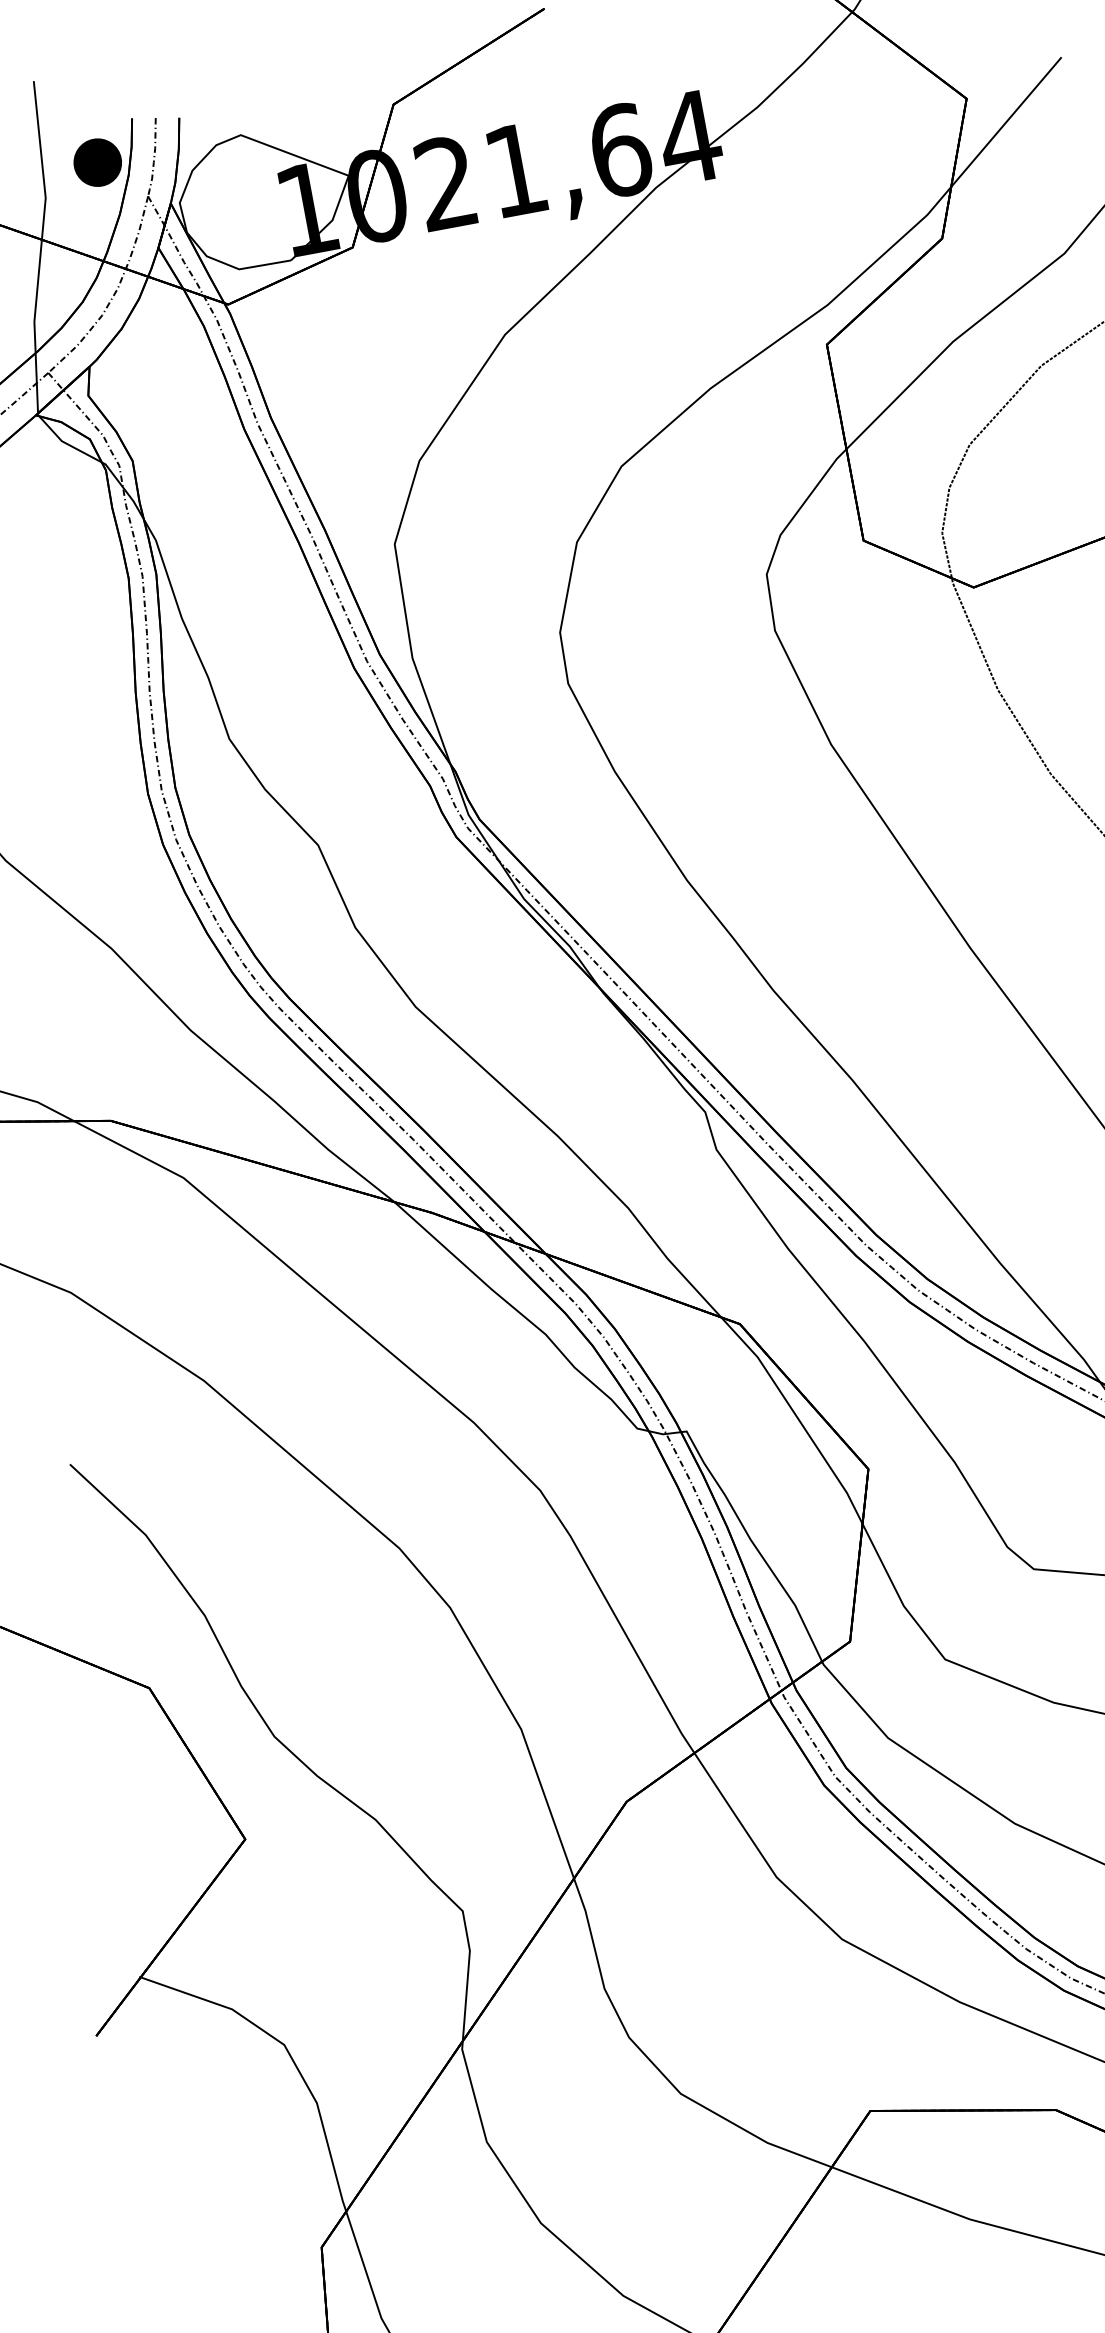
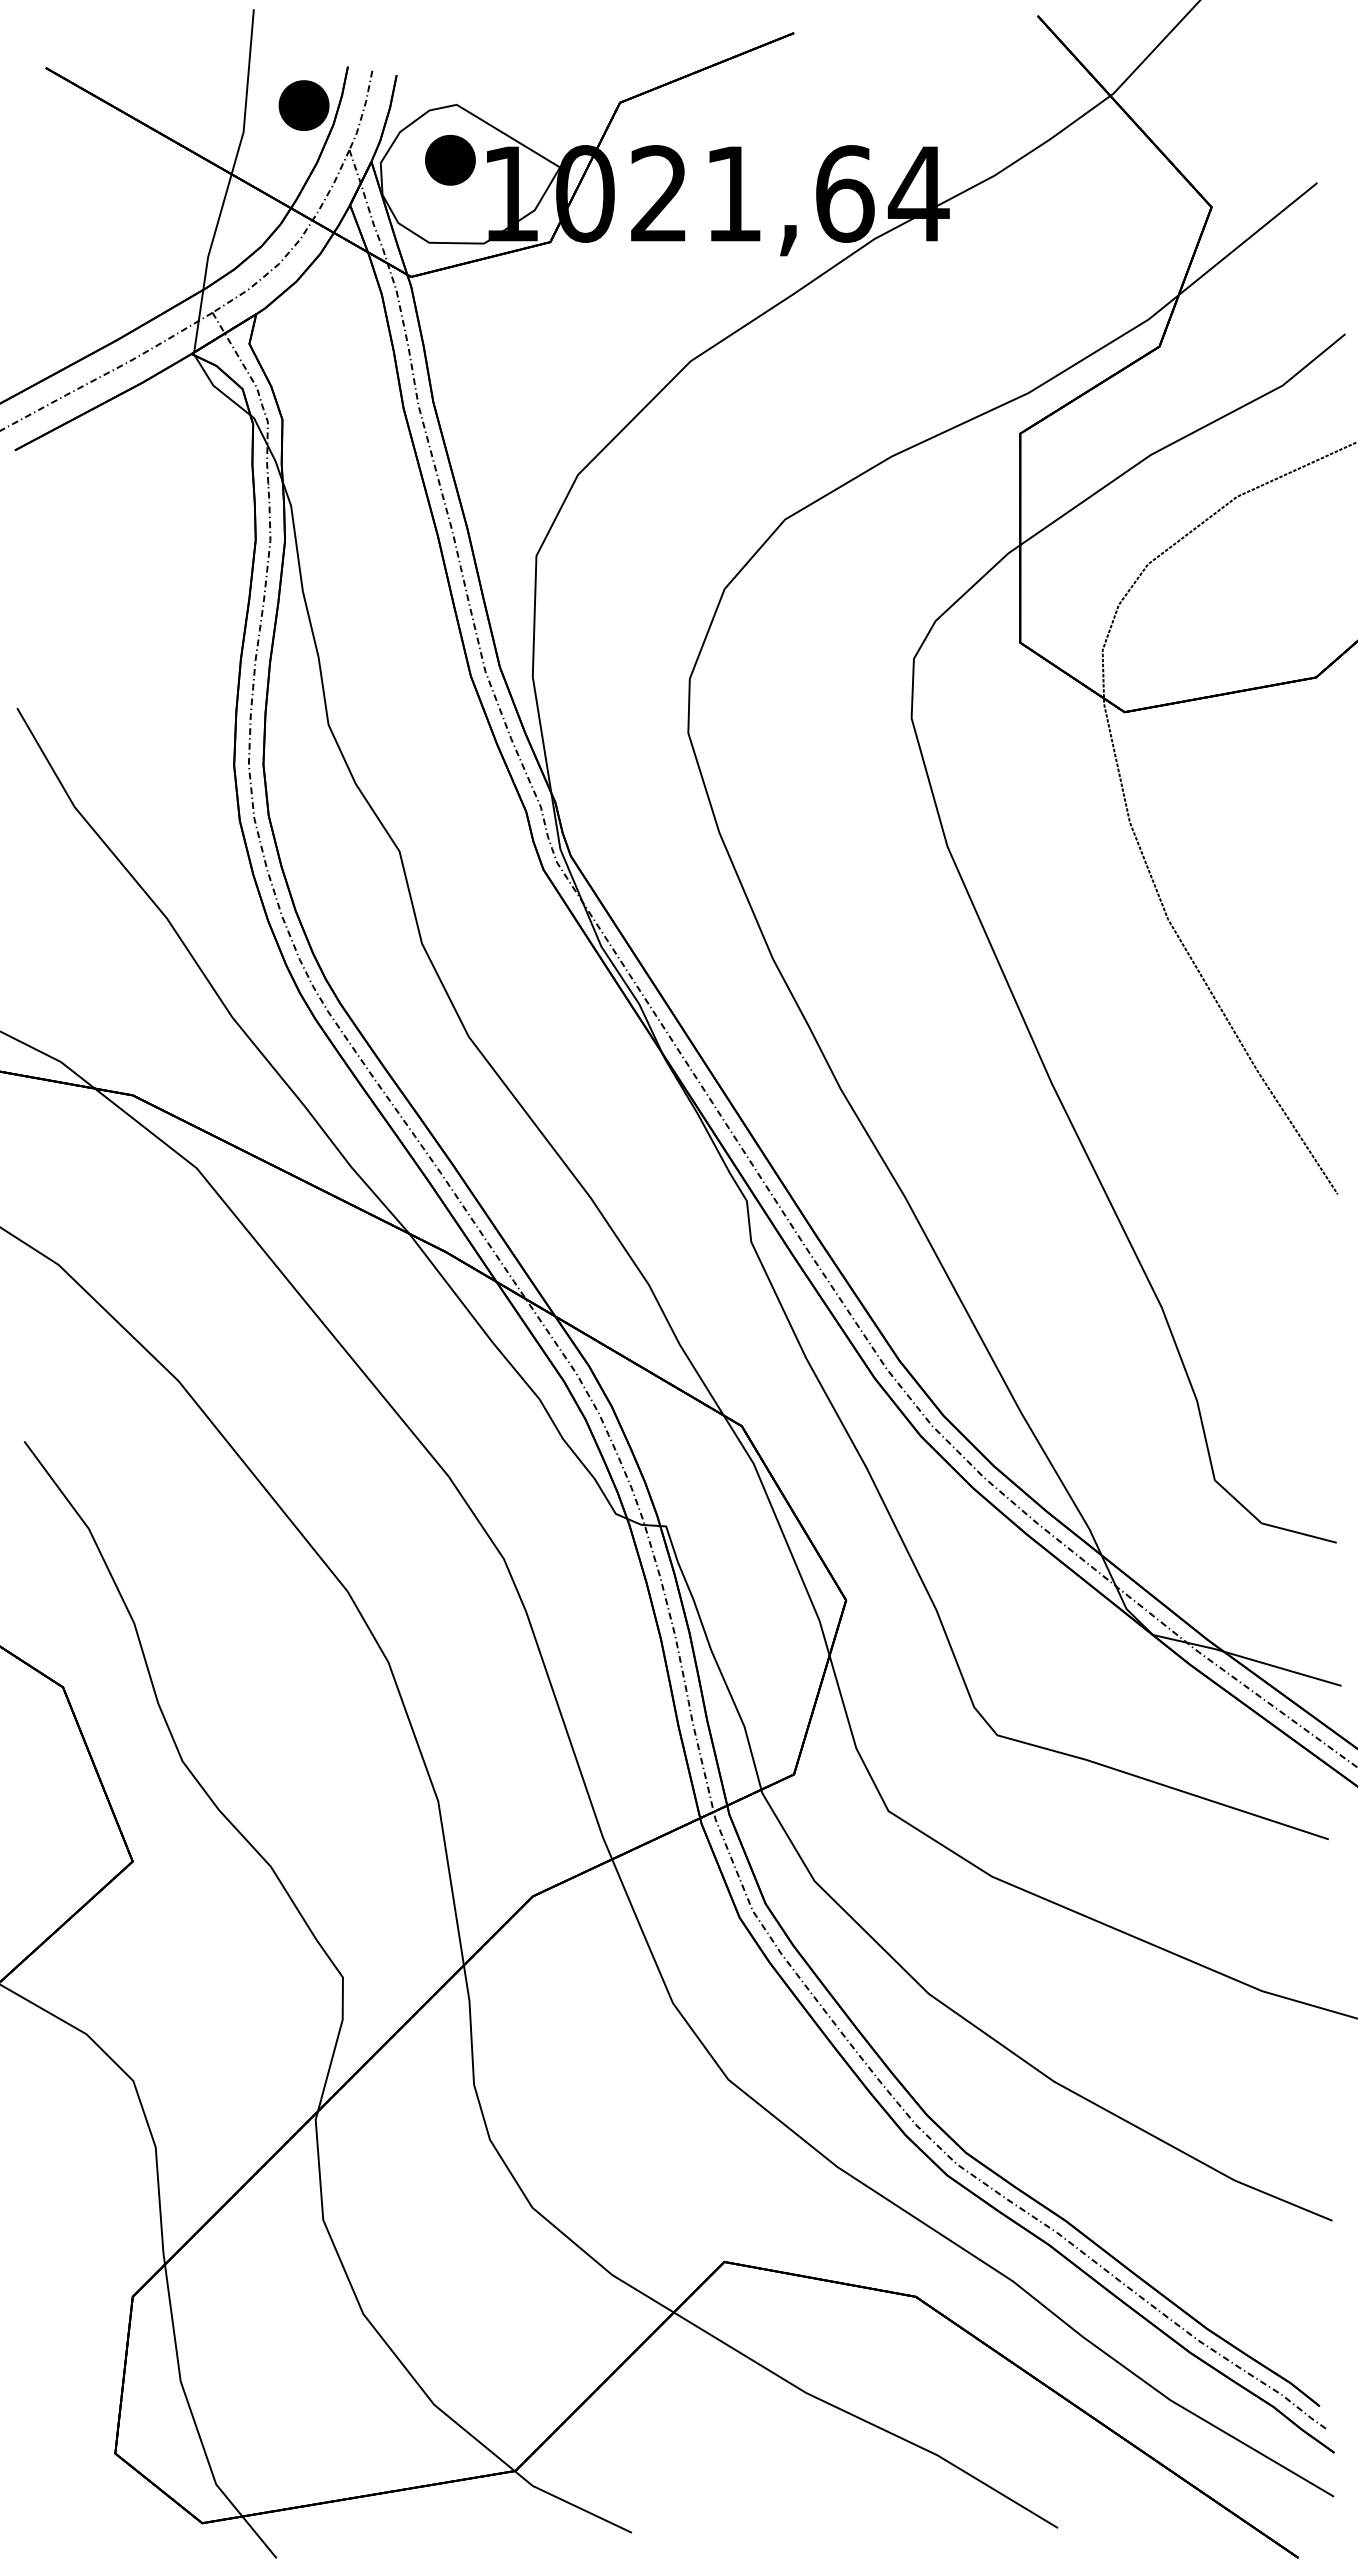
part: (244, 188) -> (450, 160), added

